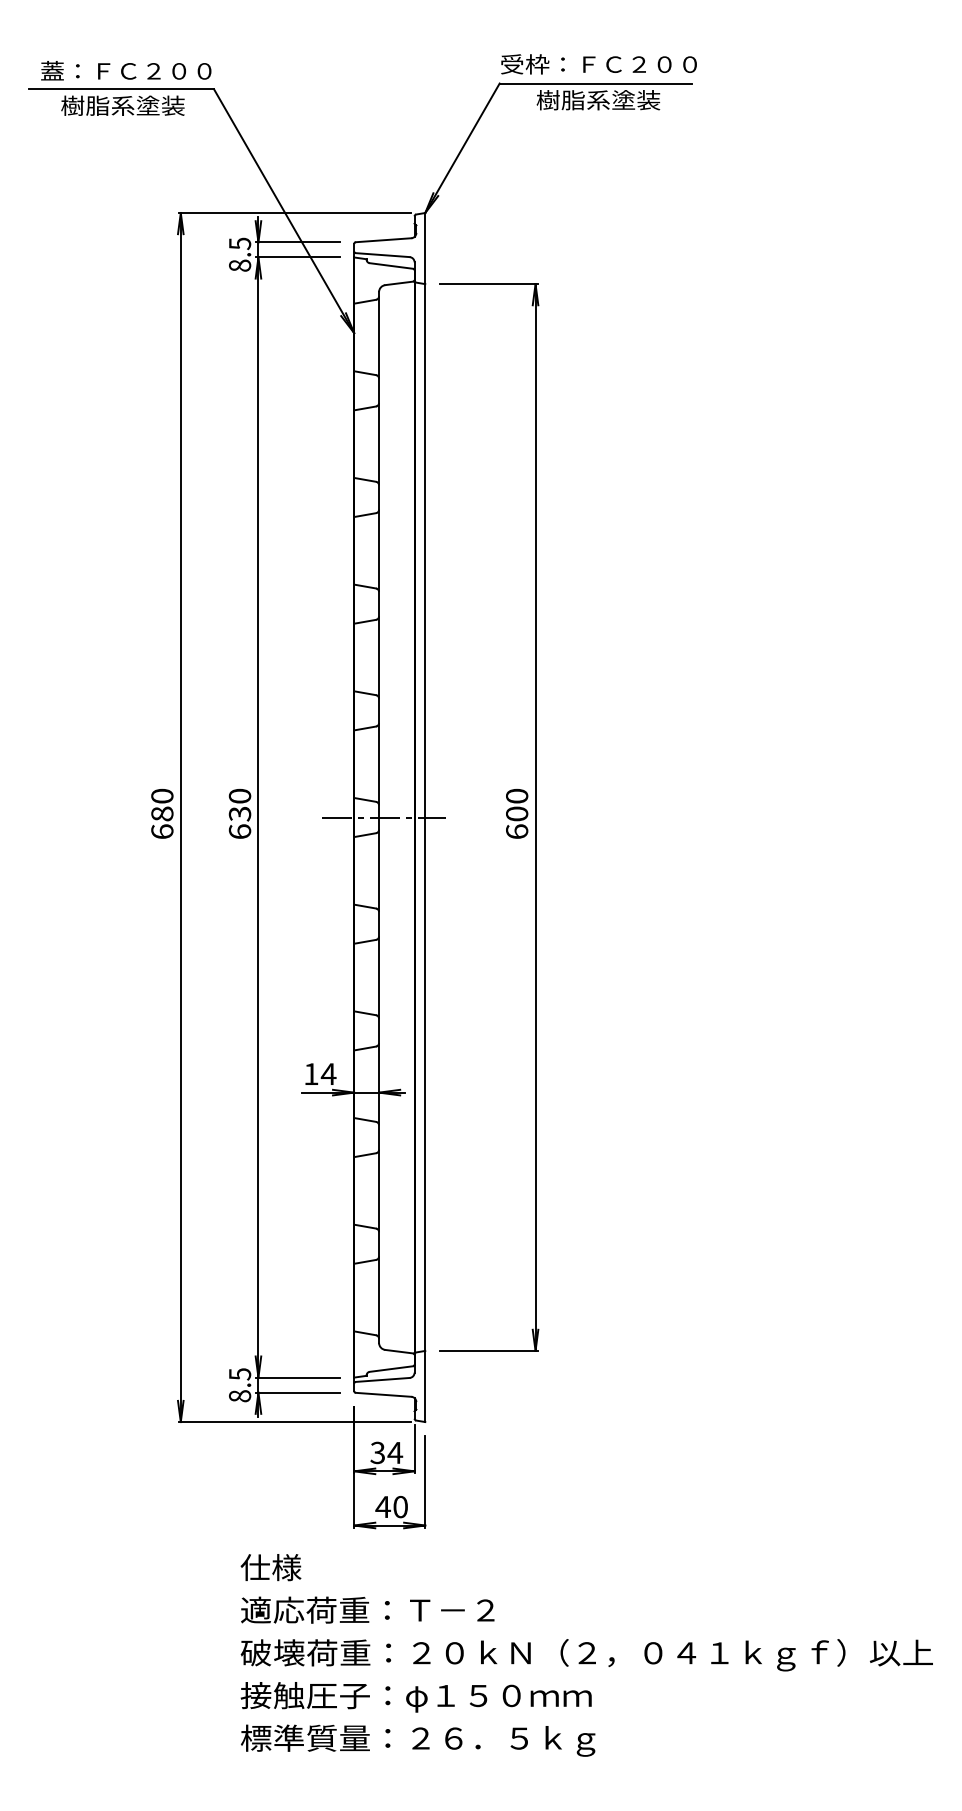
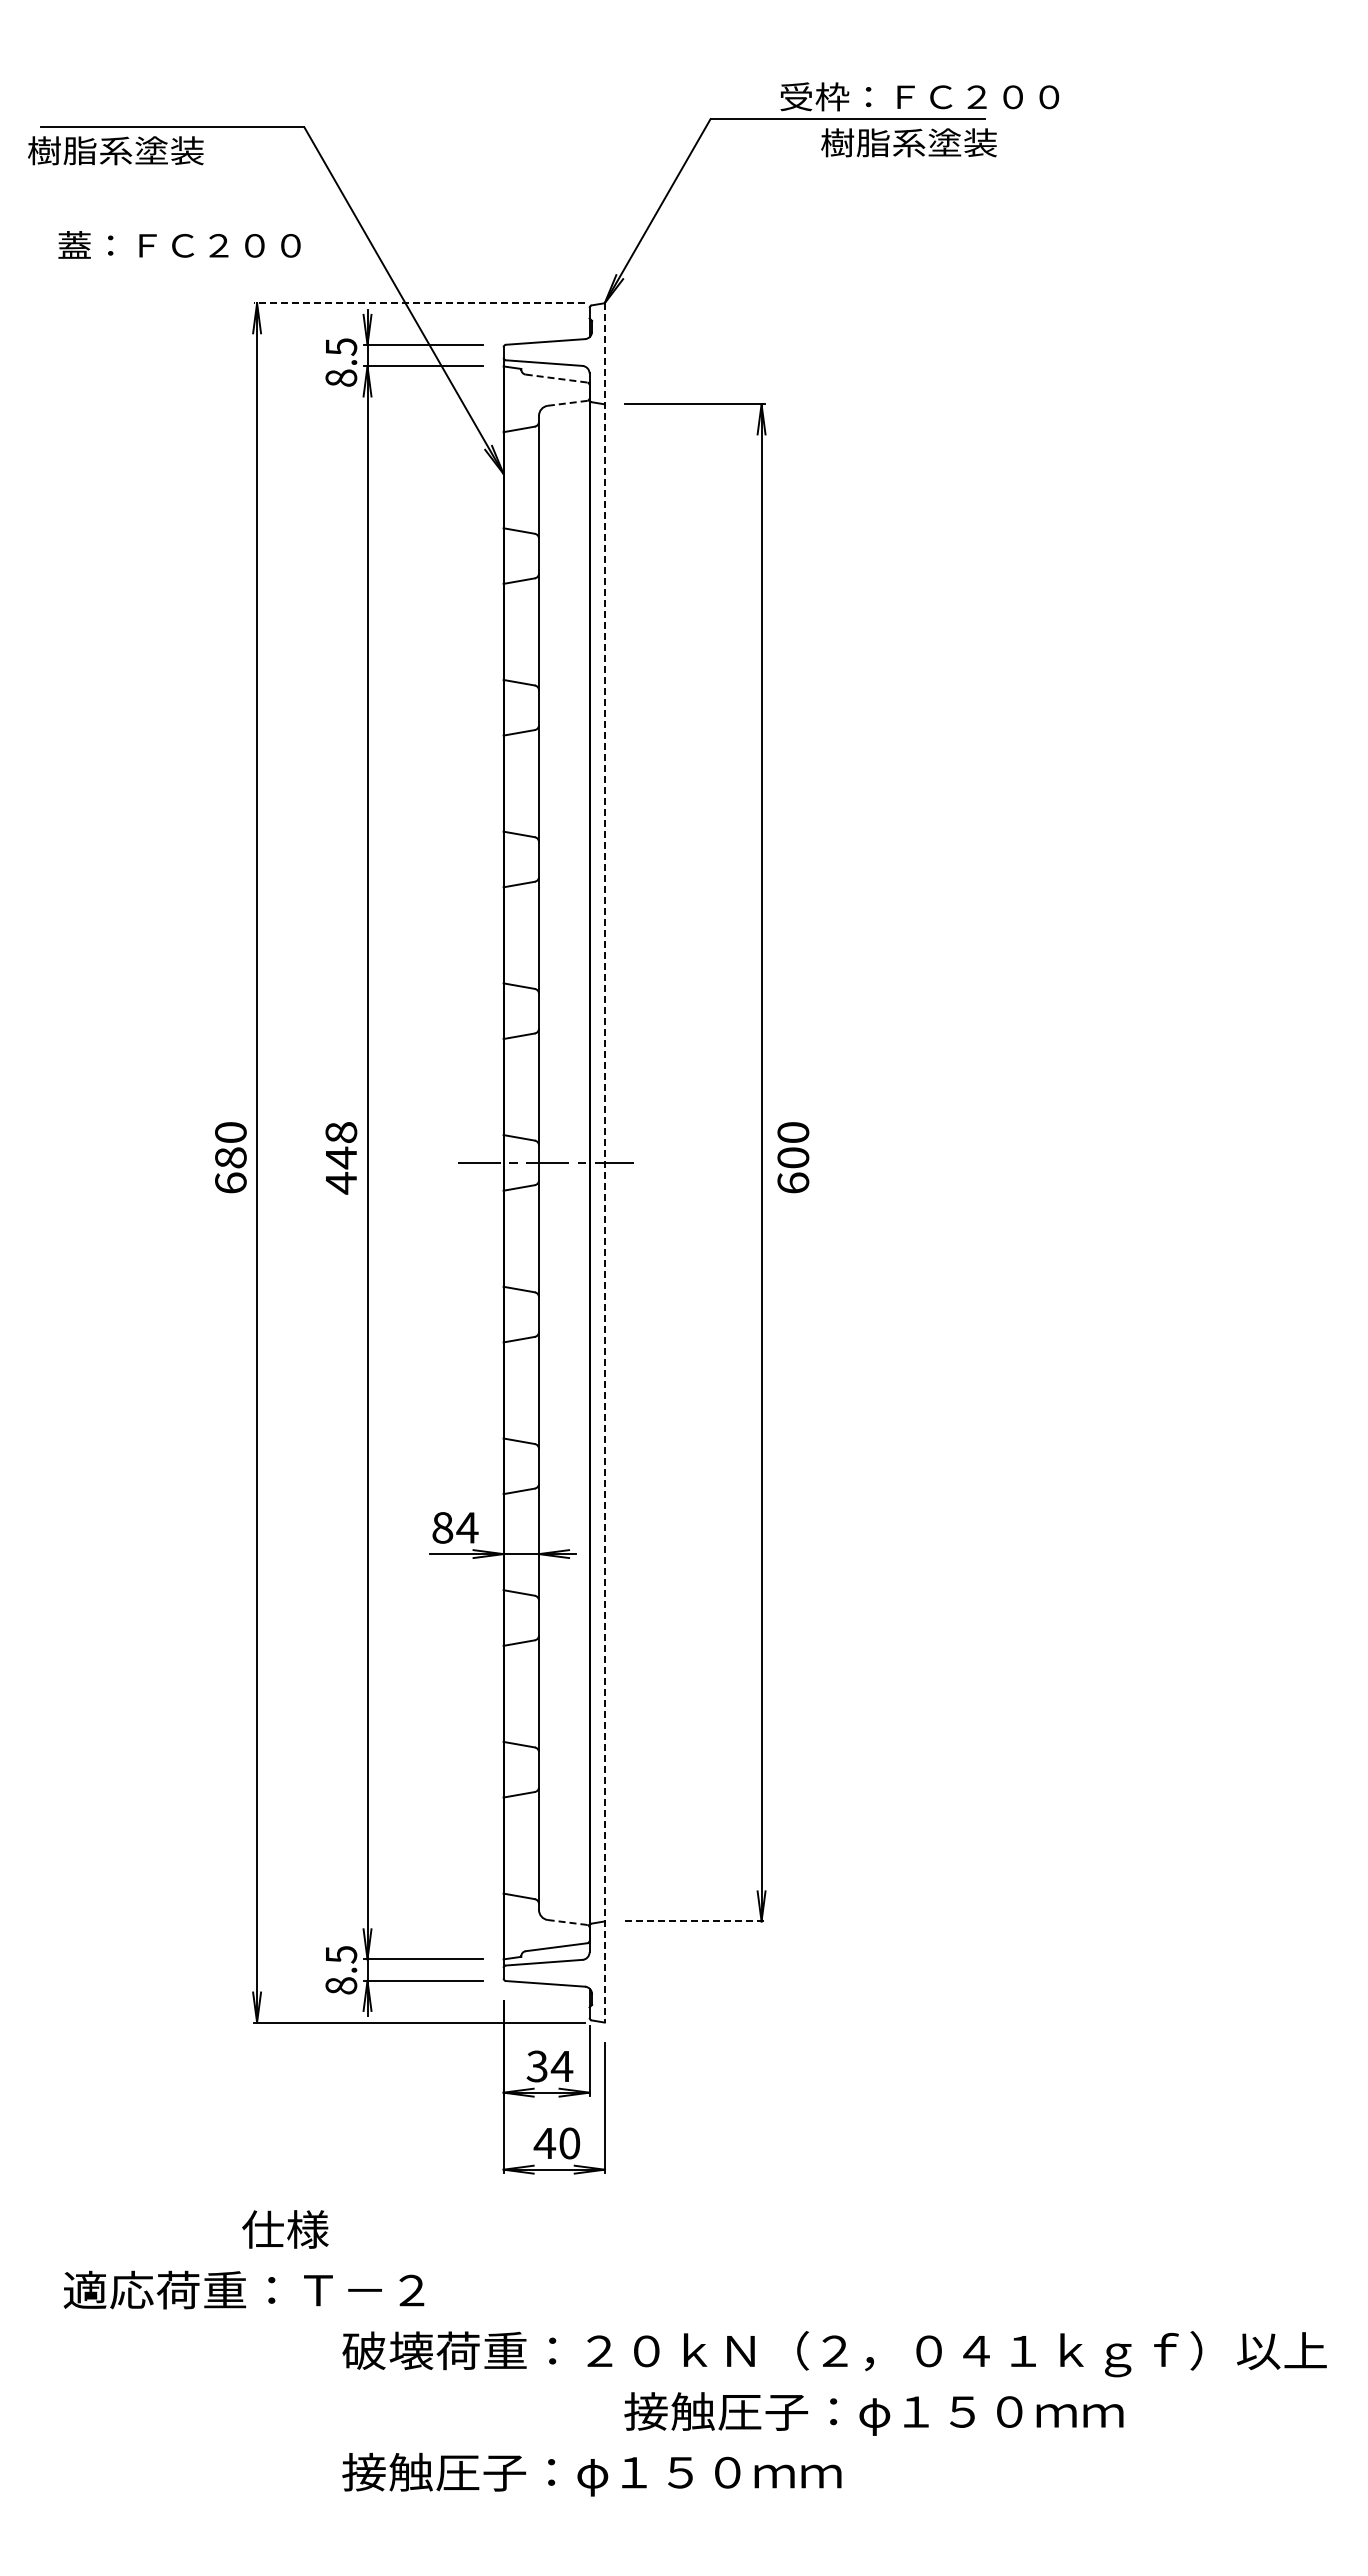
text: (598, 64) -> (919, 96), moved
text: (126, 70) -> (179, 244), moved
text: (598, 99) -> (908, 142), moved
text: (122, 105) -> (115, 150), moved
line: (294, 213) -> (418, 303), solid -> dashed
line: (392, 265) -> (557, 378), solid -> dashed
line: (399, 283) -> (567, 403), solid -> dashed
text: (517, 813) -> (793, 1157), moved
text: (240, 814) -> (341, 1158), 630 -> 448
line: (425, 817) -> (604, 1162), solid -> dashed
text: (311, 1073) -> (442, 1527), 14 -> 84
line: (488, 1350) -> (694, 1921), solid -> dashed
line: (399, 1351) -> (567, 1922), solid -> dashed
text: (271, 1567) -> (285, 2229), moved
text: (367, 1609) -> (243, 2289), moved
text: (415, 1696) -> (873, 2413), moved
text: (418, 1740) -> (594, 2475), 標準質量：２６．５ｋｇ -> 接触圧子：φ１５０ｍｍ

